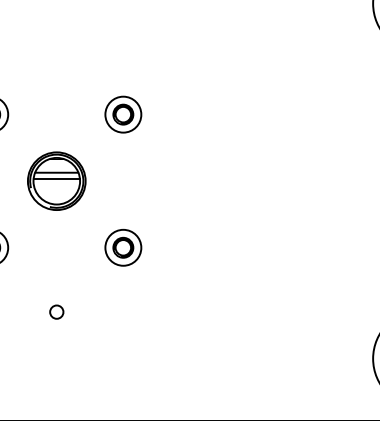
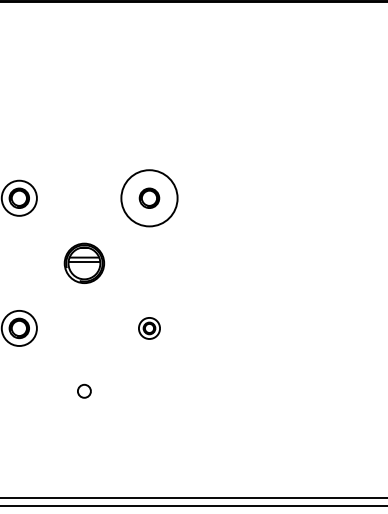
circle: (123, 113) -> (149, 197), size x1.6
part: (56, 181) -> (84, 263), size x0.7
part: (123, 247) -> (149, 328), size x0.6

